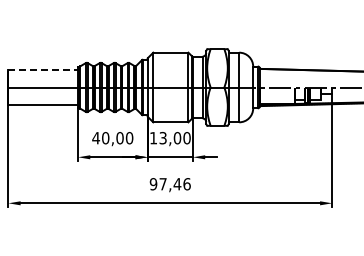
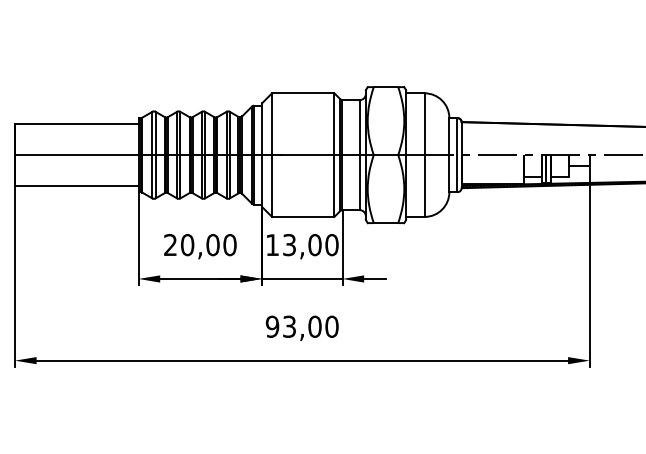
line: (43, 70) -> (77, 124), dashed -> solid
text: (96, 138) -> (171, 245), 40,00 -> 20,00
text: (174, 184) -> (309, 327), 97,46 -> 93,00

